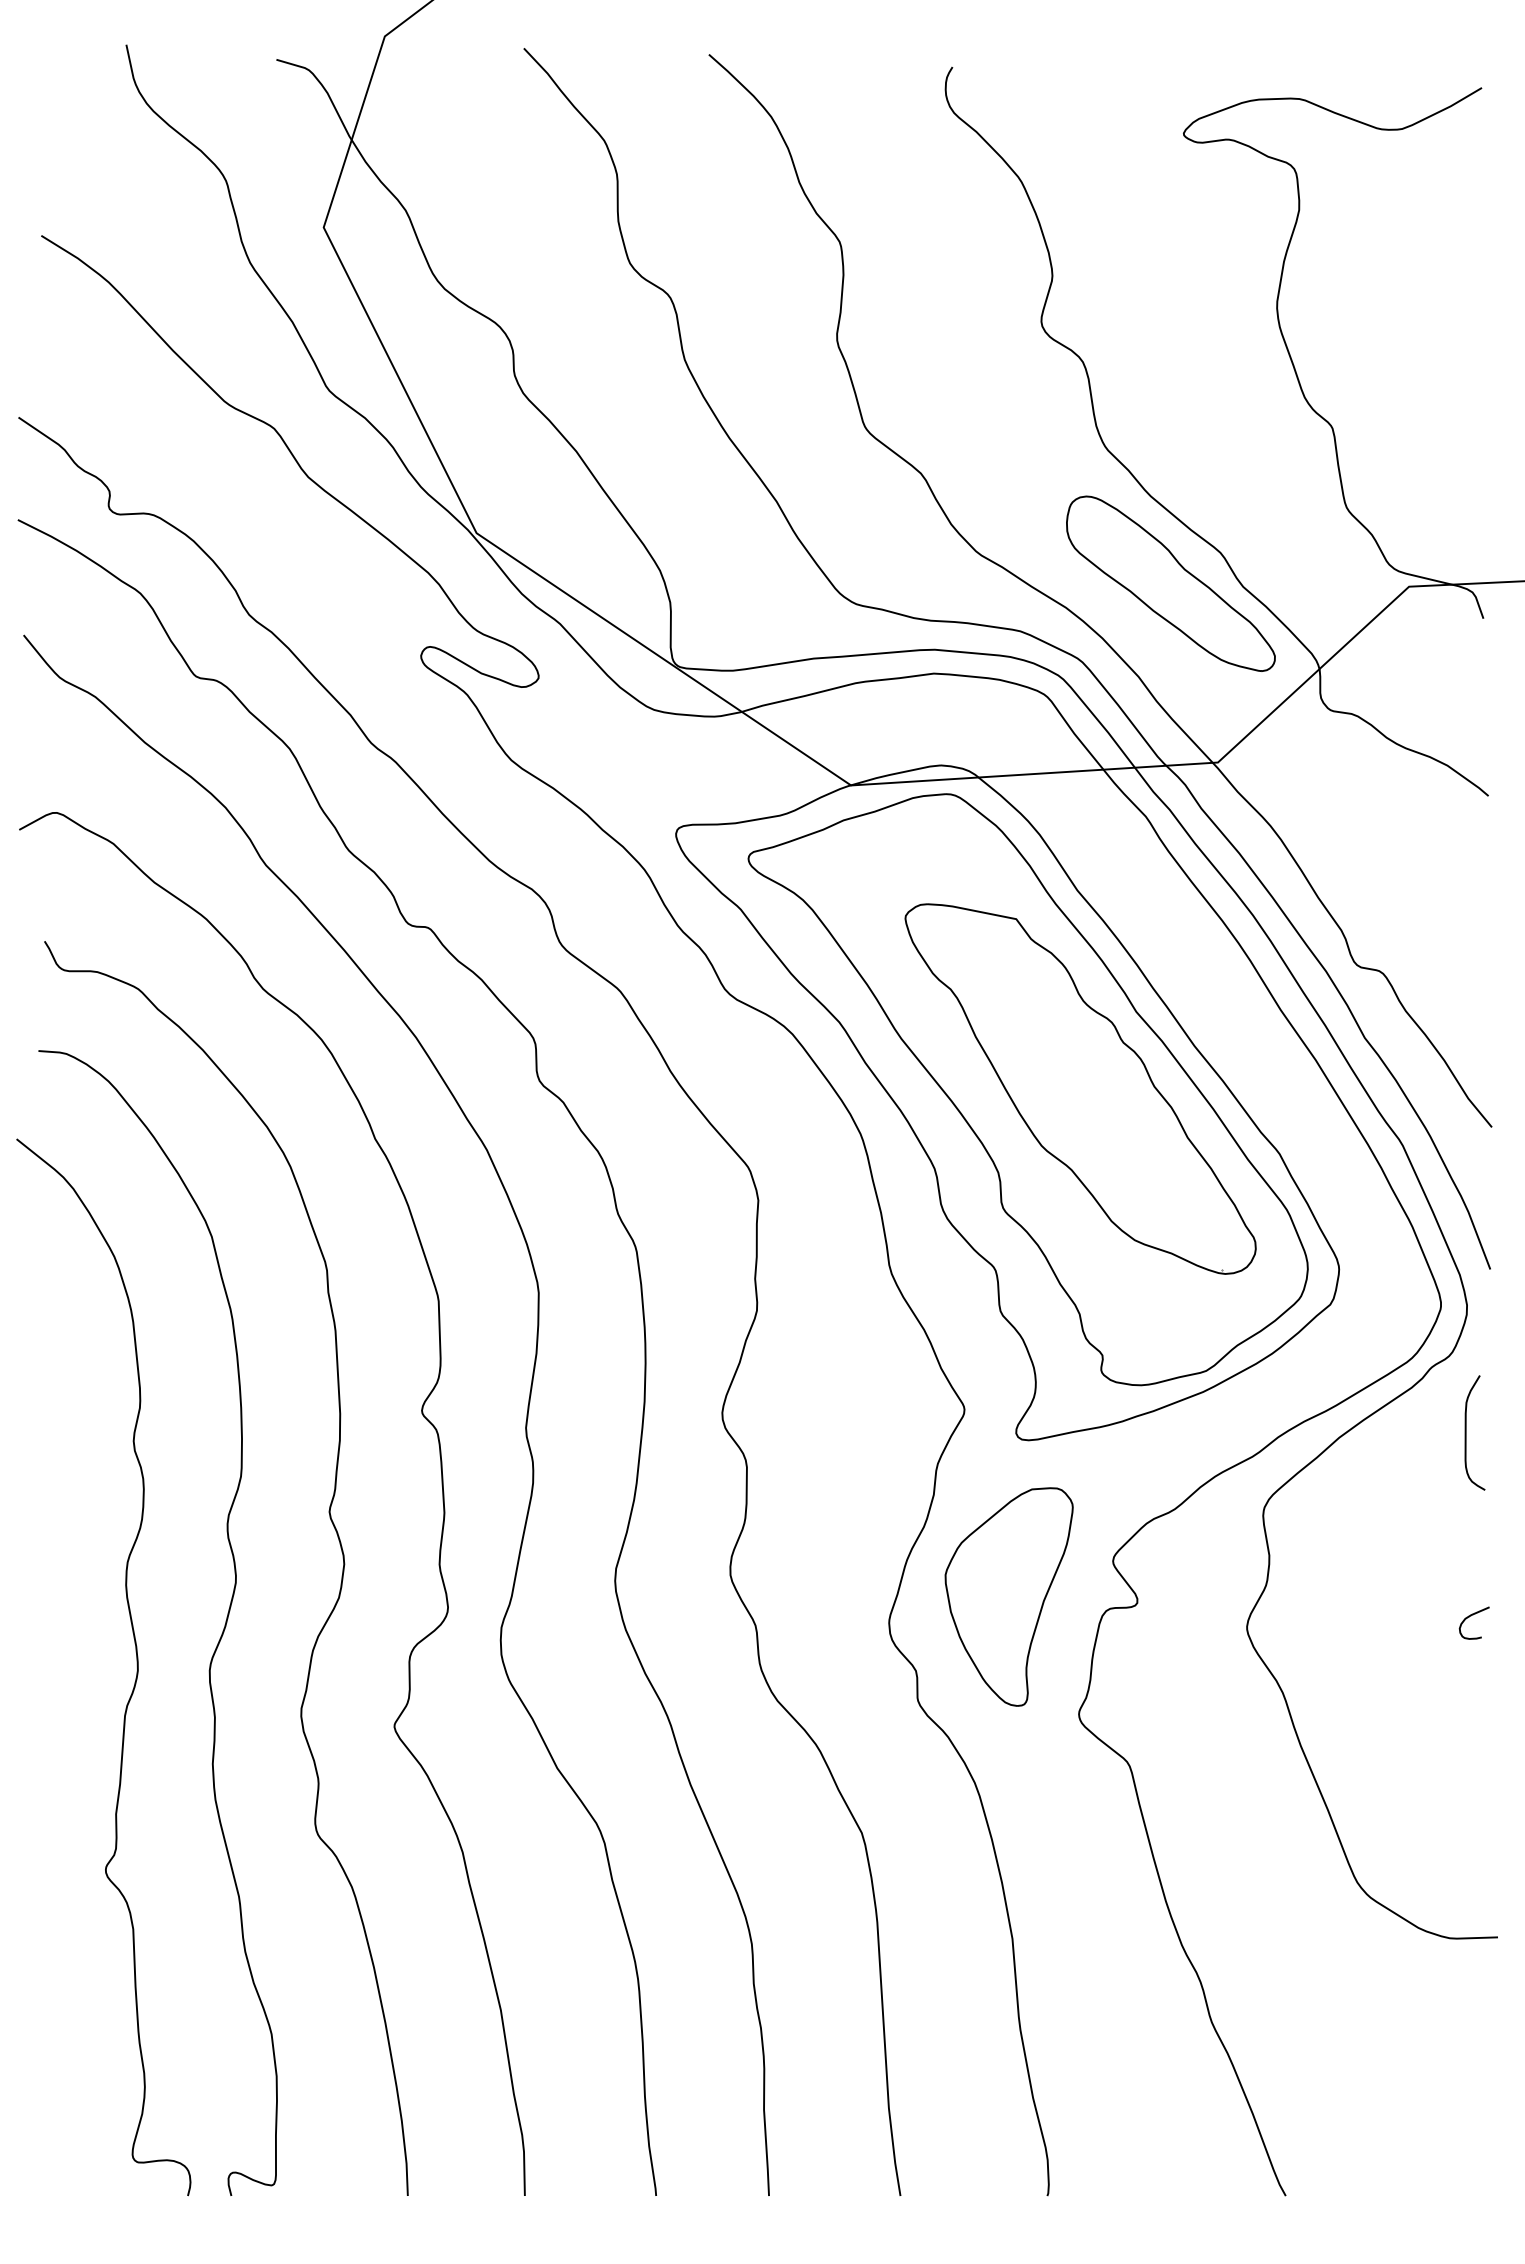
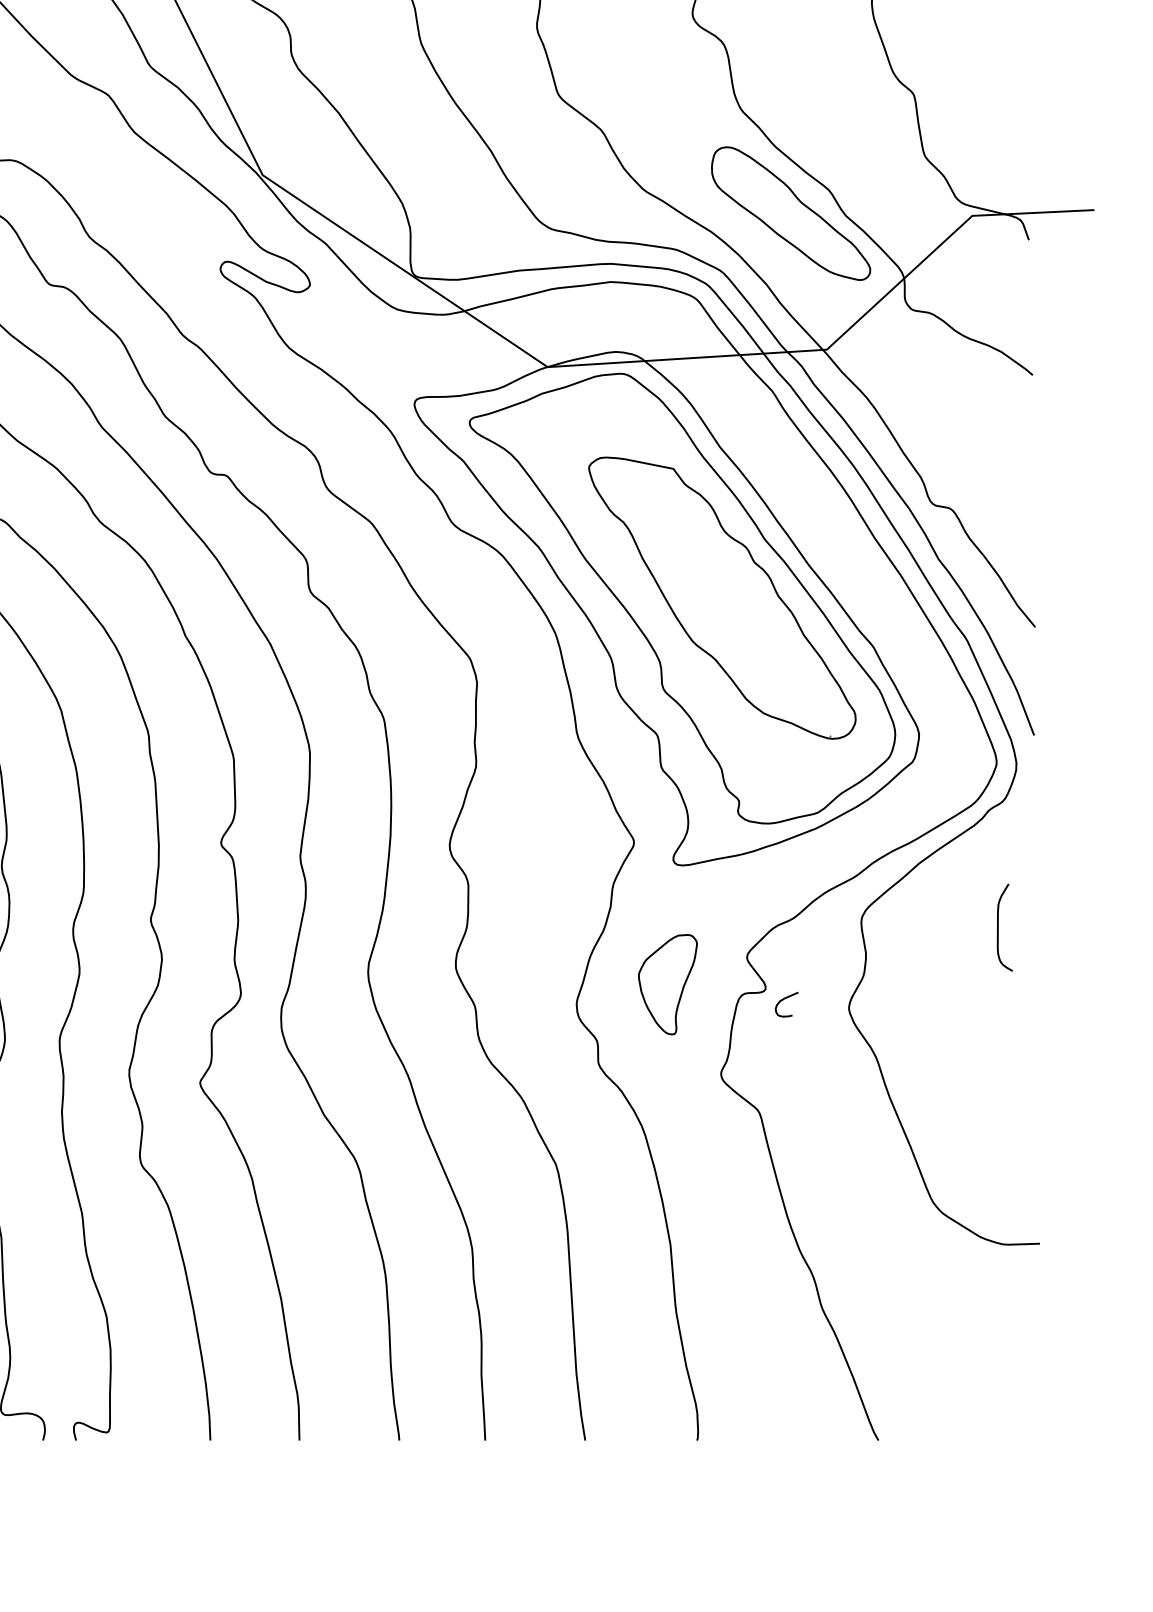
curve: (1466, 1432) -> (998, 927), moved
part: (1008, 1596) -> (667, 984), size x0.6
curve: (1471, 1616) -> (784, 999), moved

